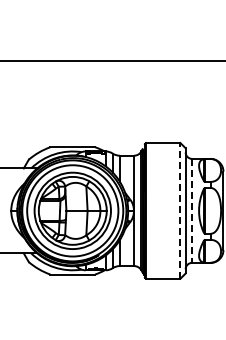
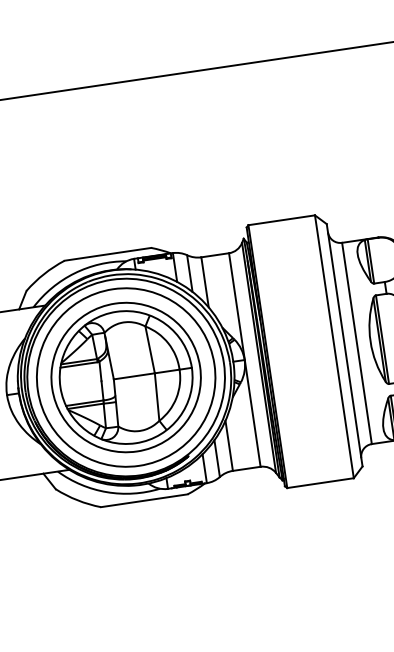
line: (180, 210) -> (334, 345), dashed -> solid
line: (192, 210) -> (357, 342), dashed -> solid

